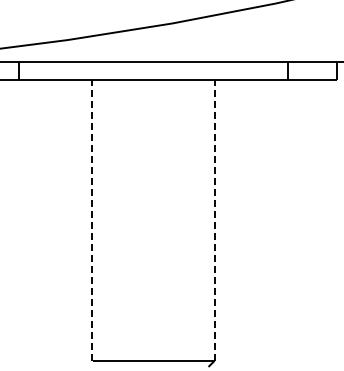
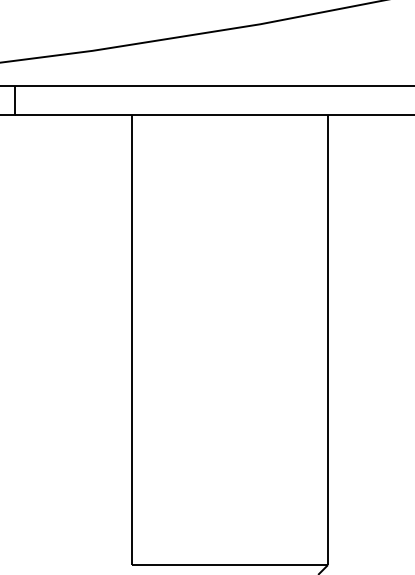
line: (92, 219) -> (132, 338), dashed -> solid
line: (214, 219) -> (327, 338), dashed -> solid

